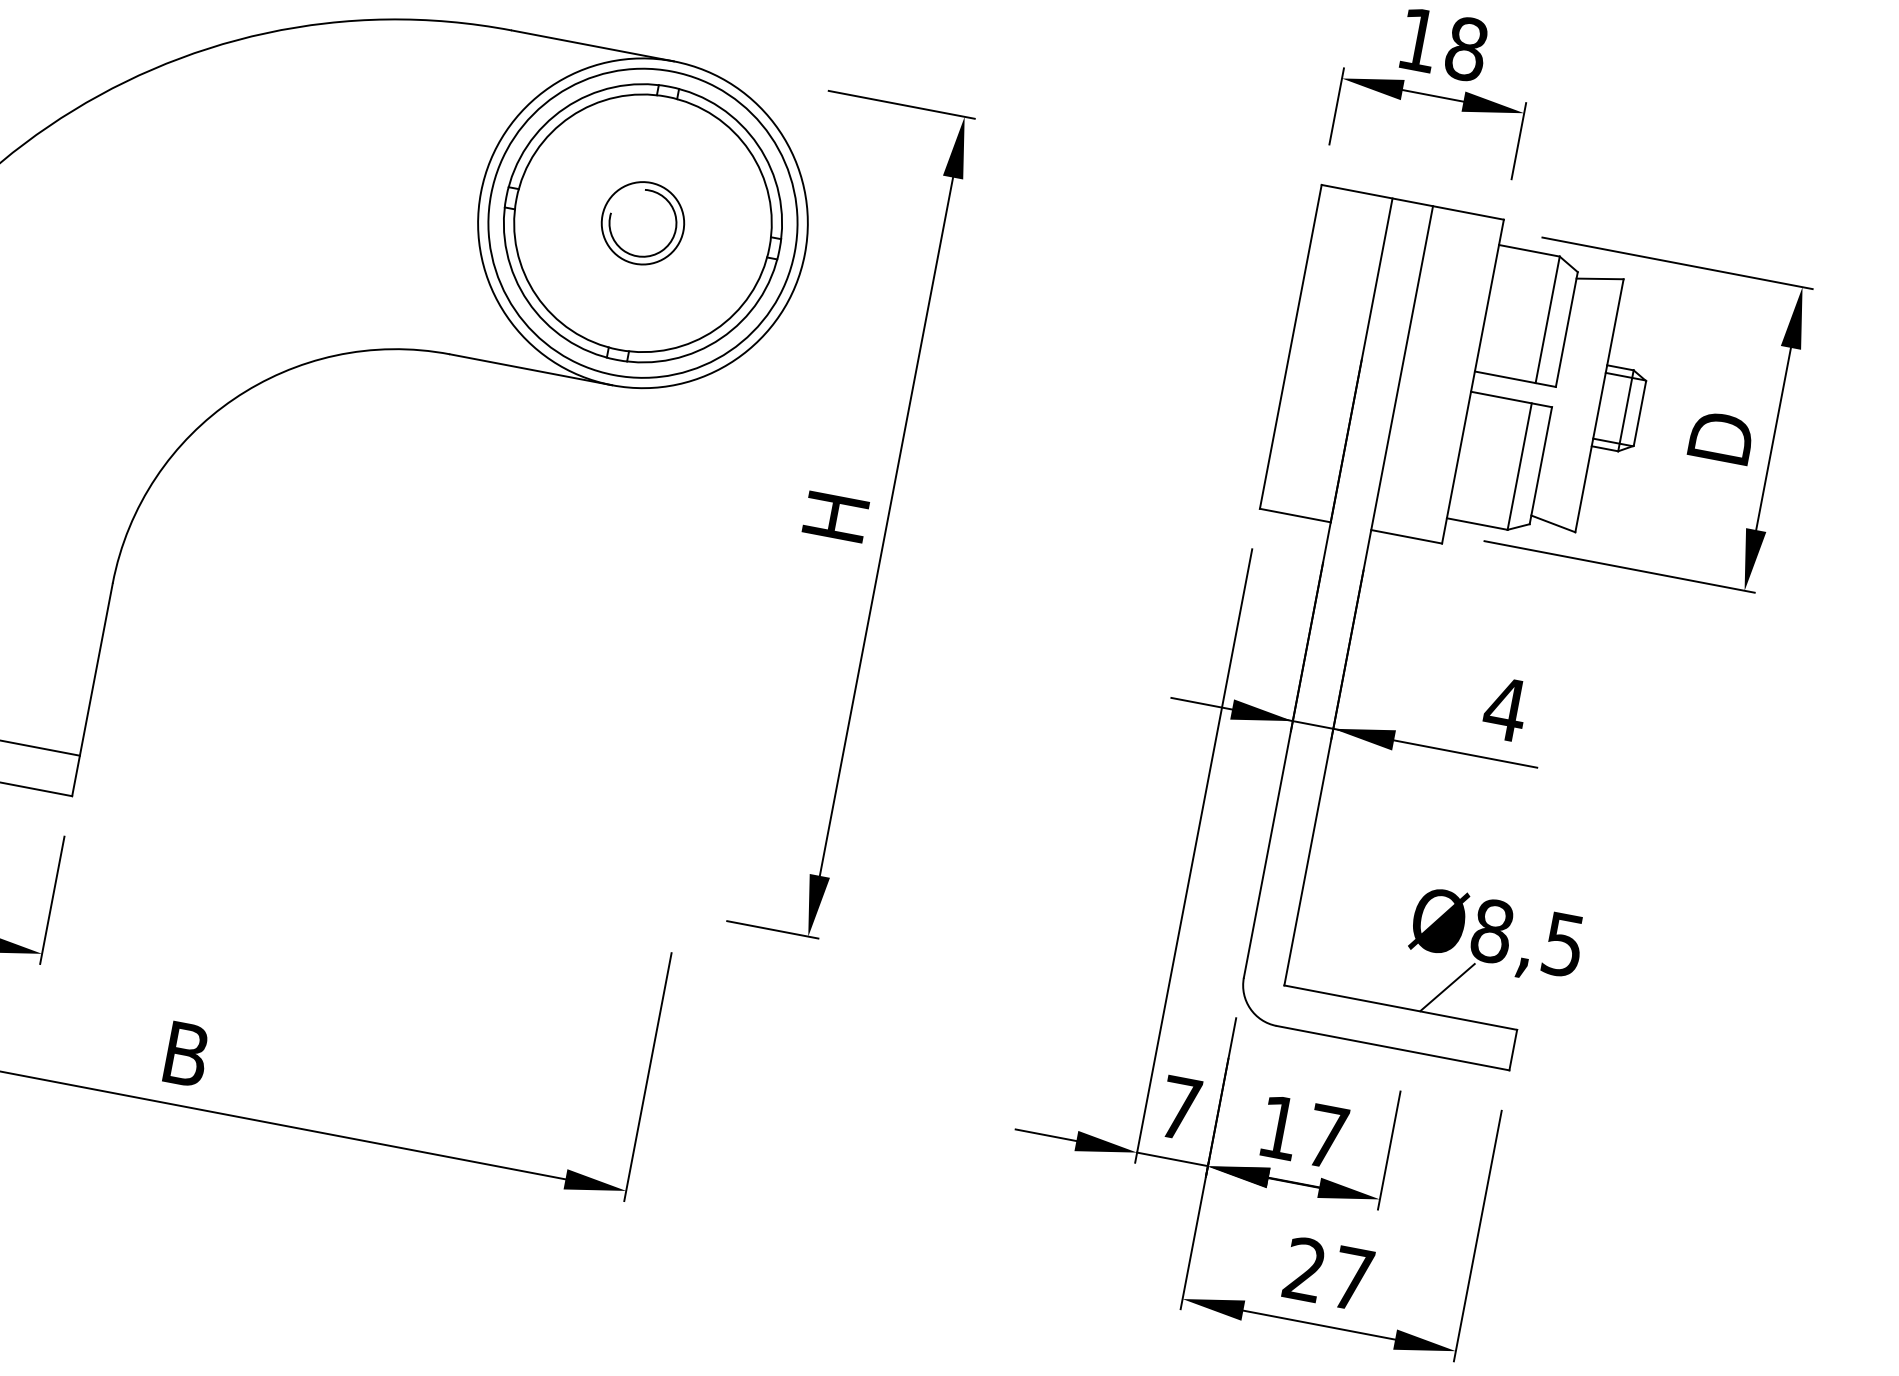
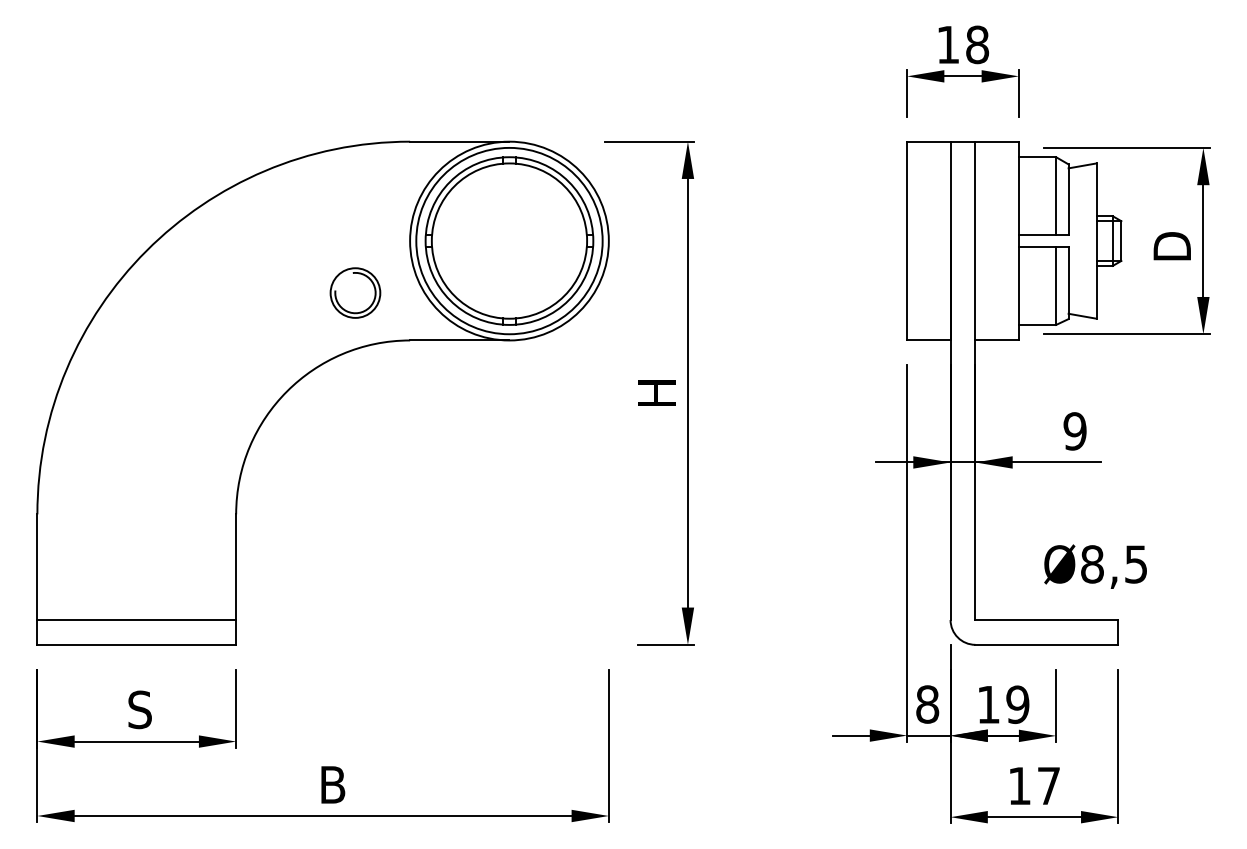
part: (643, 222) -> (355, 292), moved
text: (1504, 709) -> (1074, 431), 4 -> 9
line: (1446, 986) -> (1071, 602), removed
text: (1180, 1108) -> (927, 704), 7 -> 8
text: (1326, 1136) -> (1017, 704), 17 -> 19
text: (1304, 1268) -> (1019, 785), 27 -> 17

